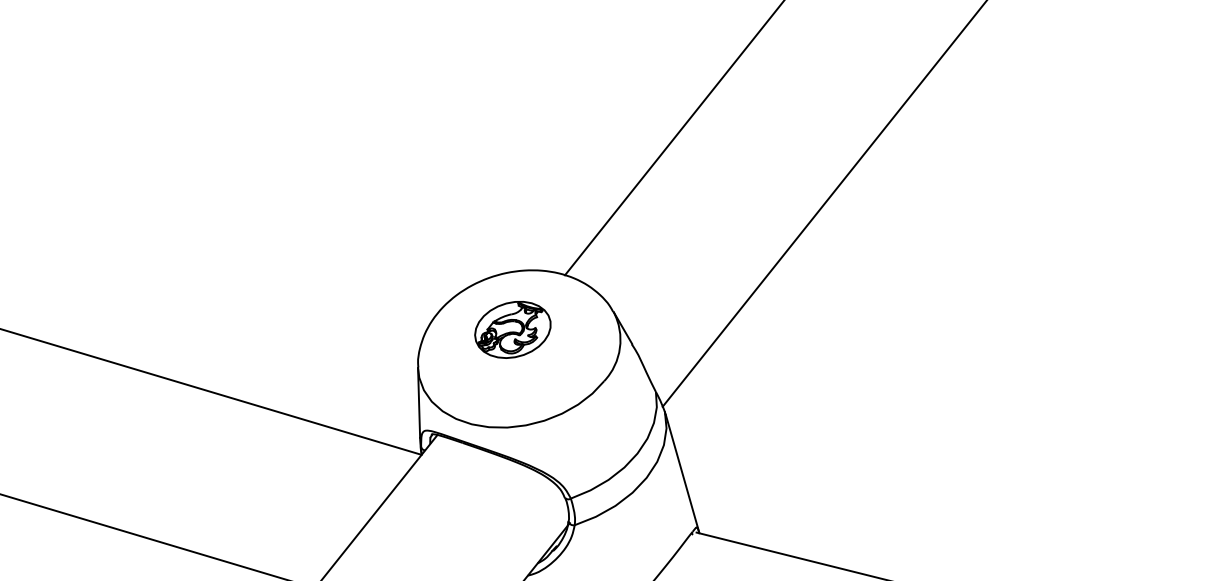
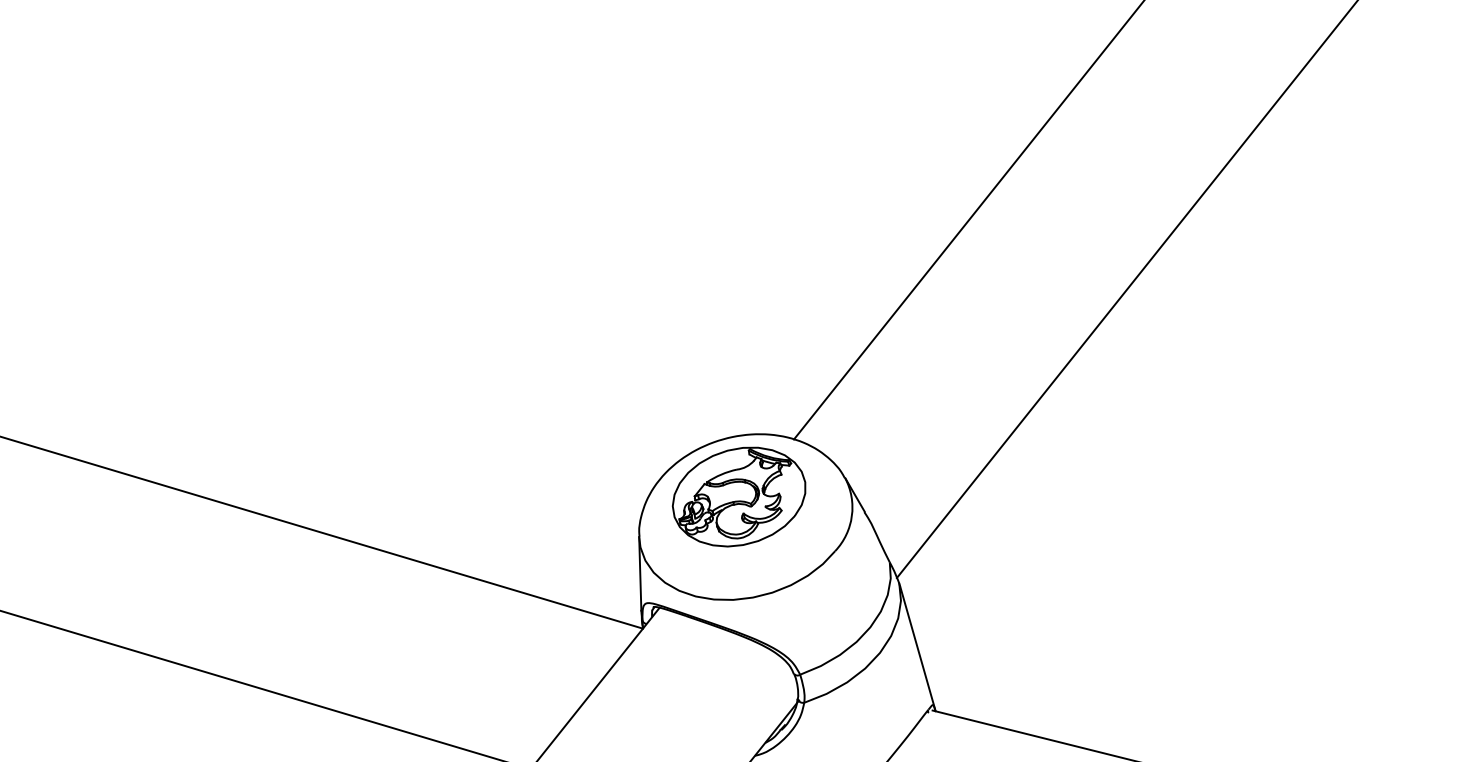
part: (512, 329) -> (738, 496), size x1.67

